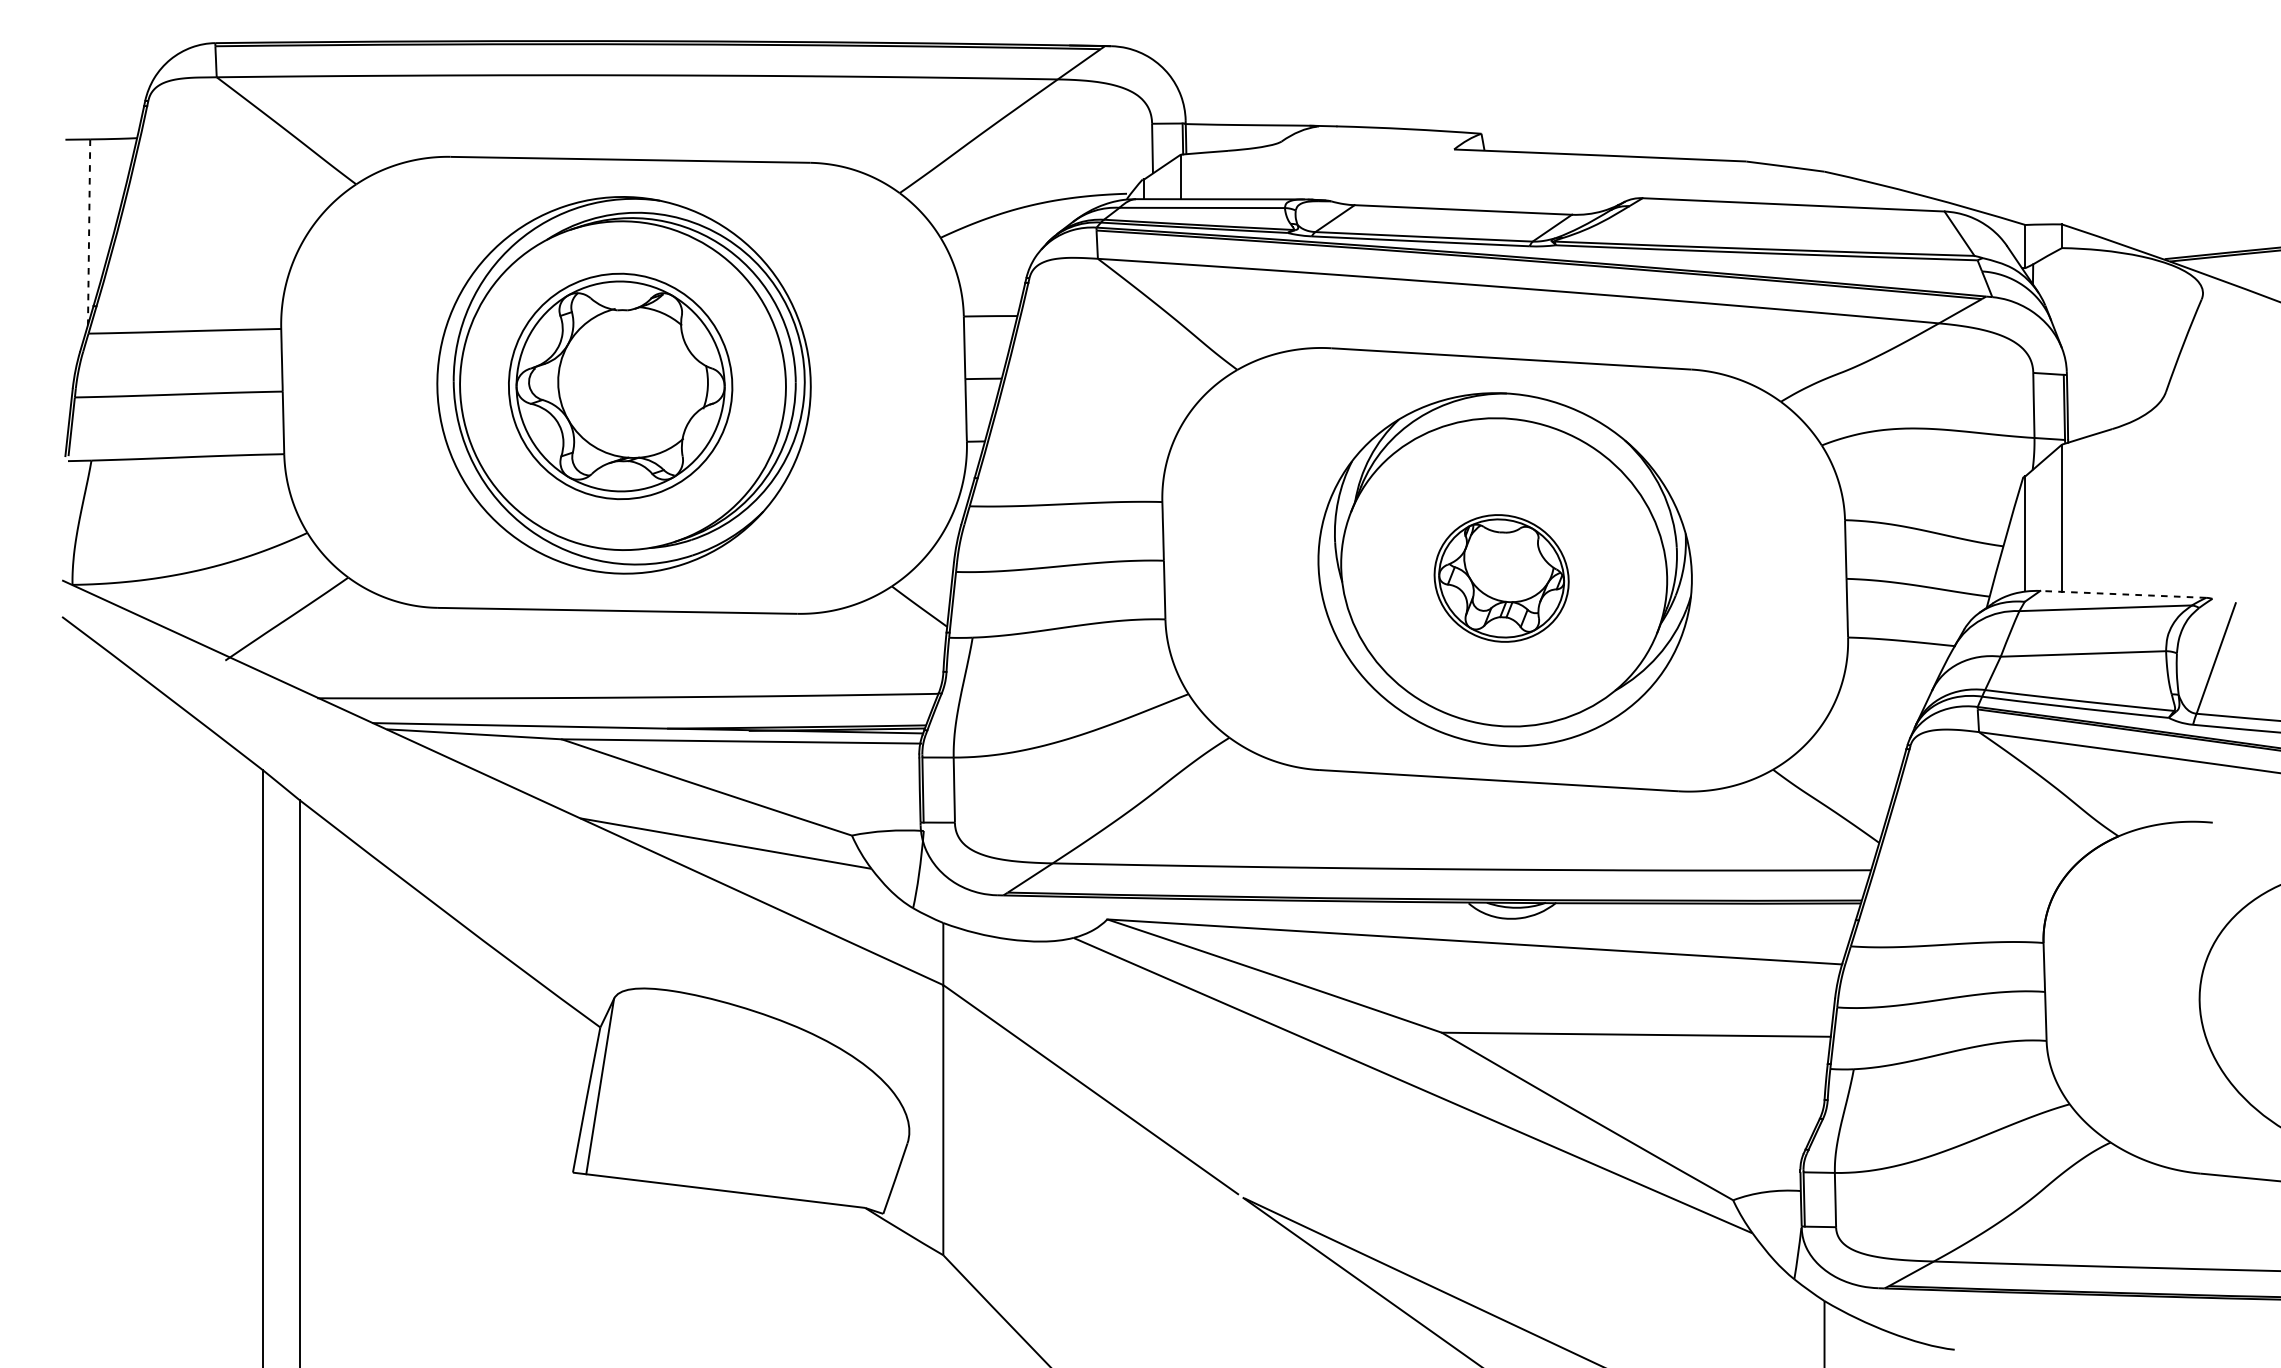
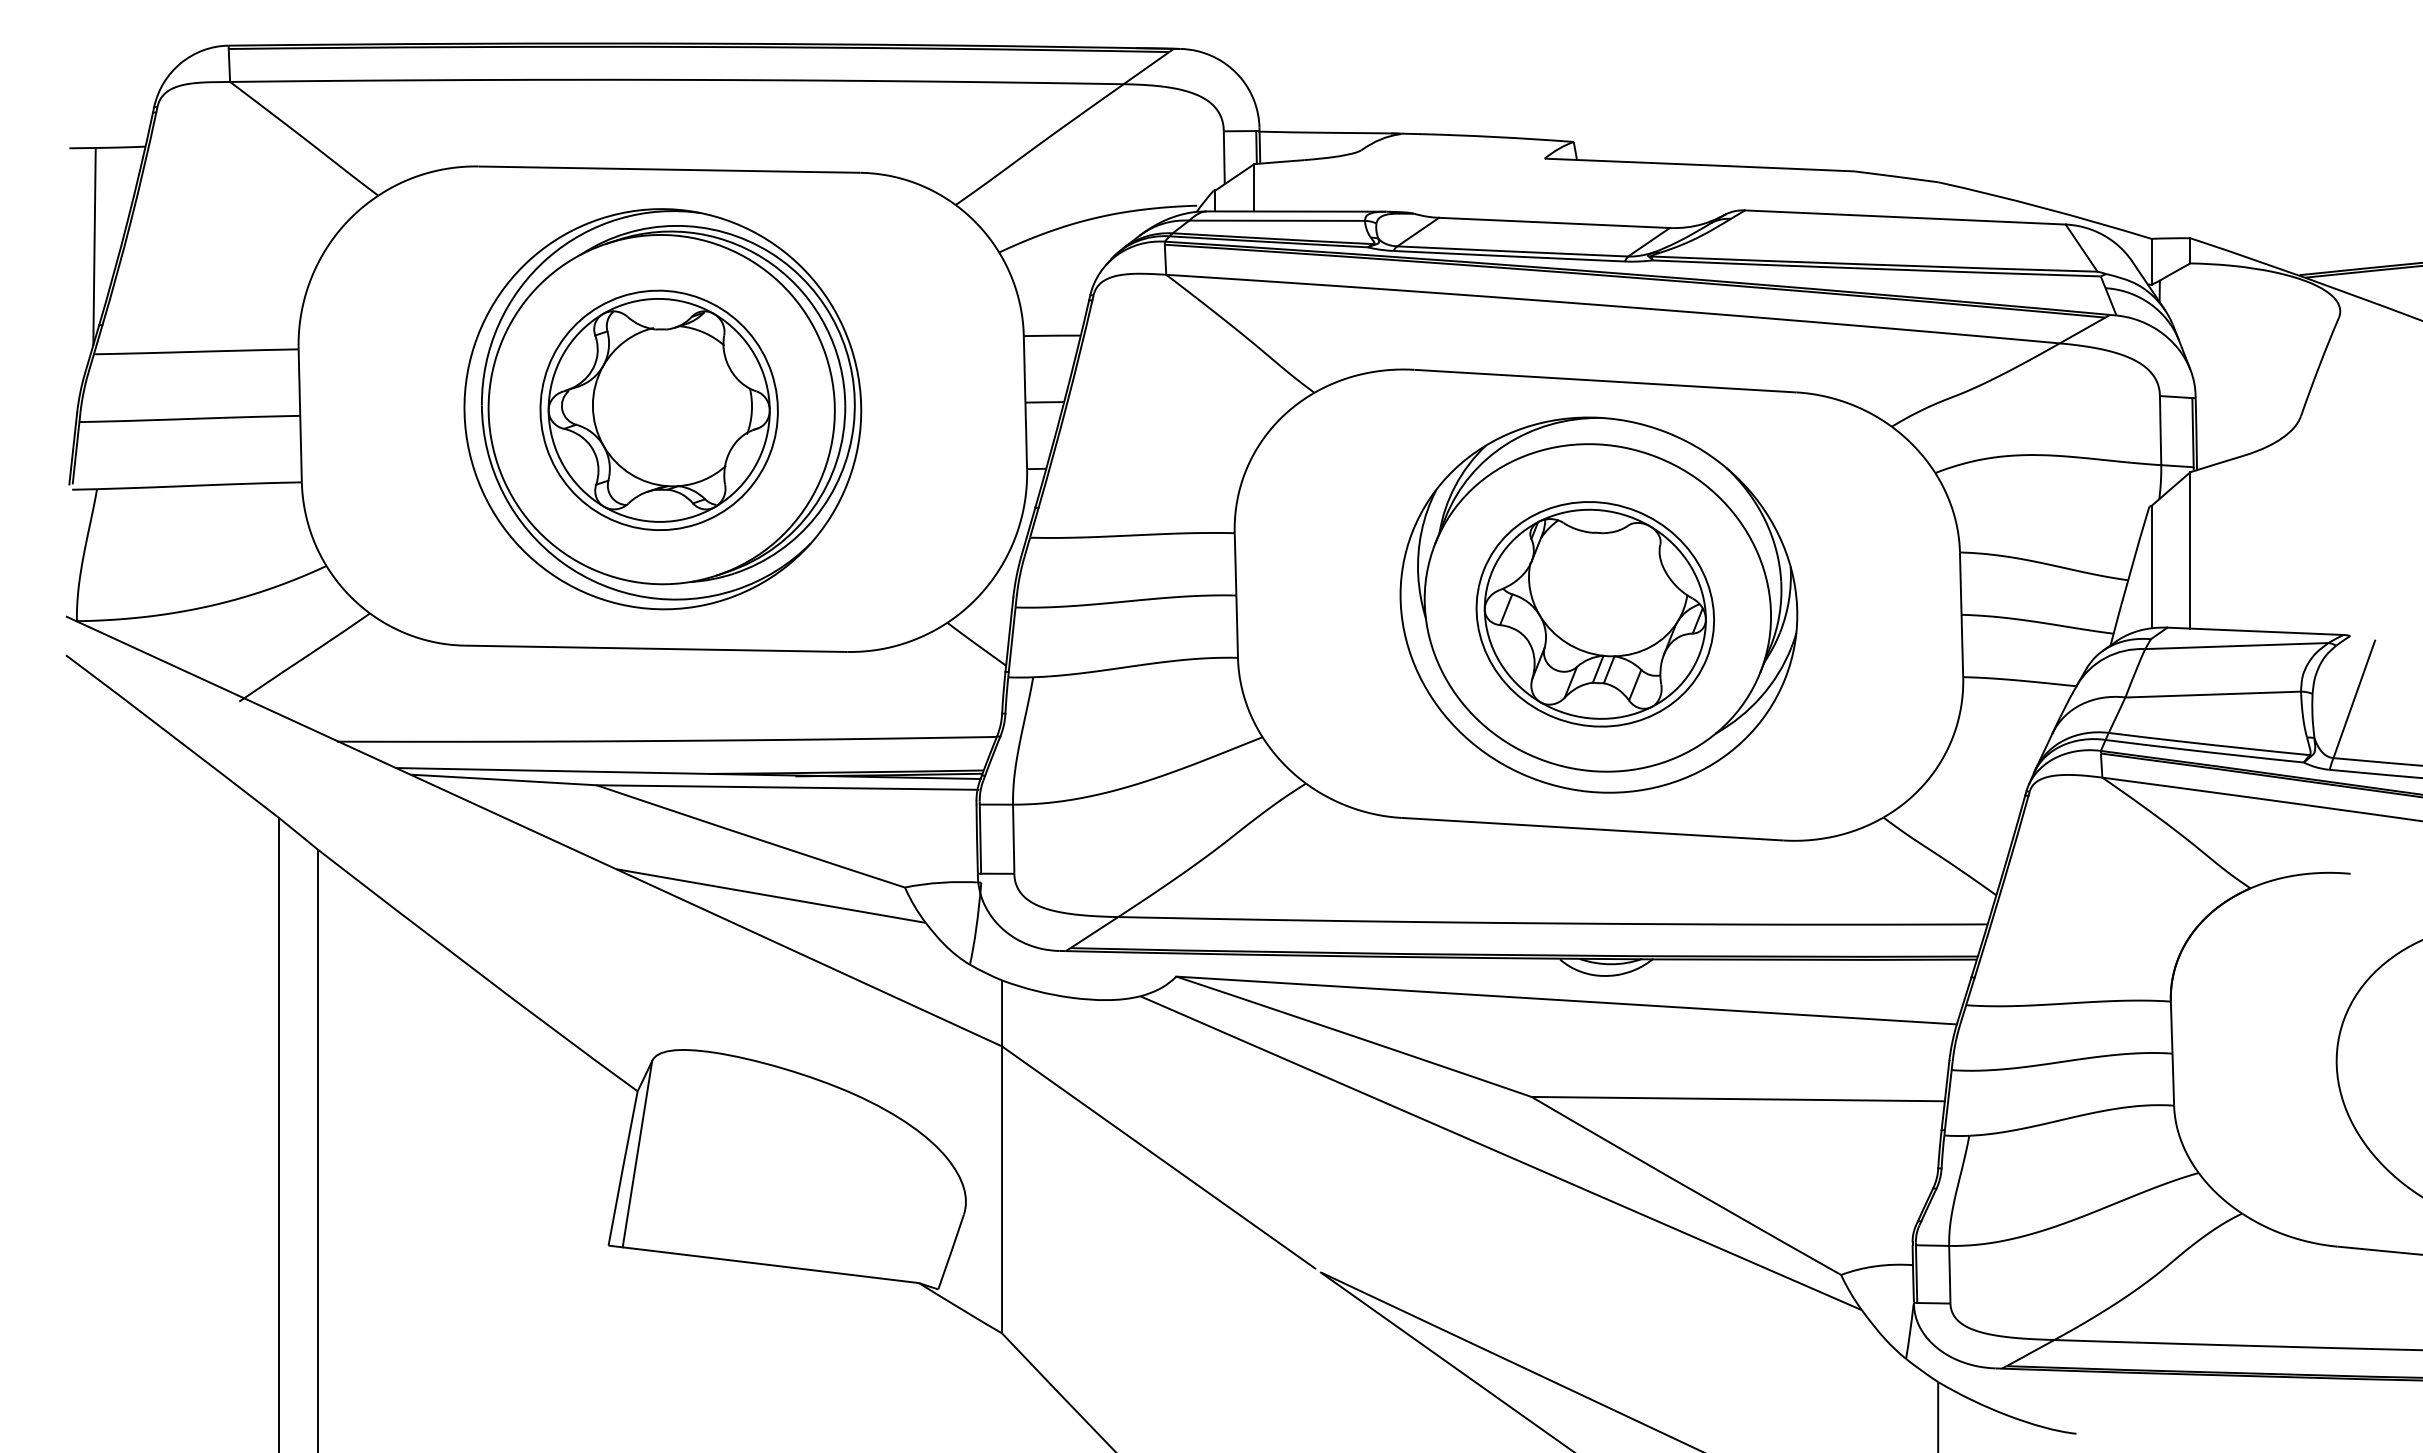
line: (89, 232) -> (94, 246), dashed -> solid
part: (1501, 578) -> (1594, 614), size x1.67
line: (2123, 594) -> (2255, 631), dashed -> solid

